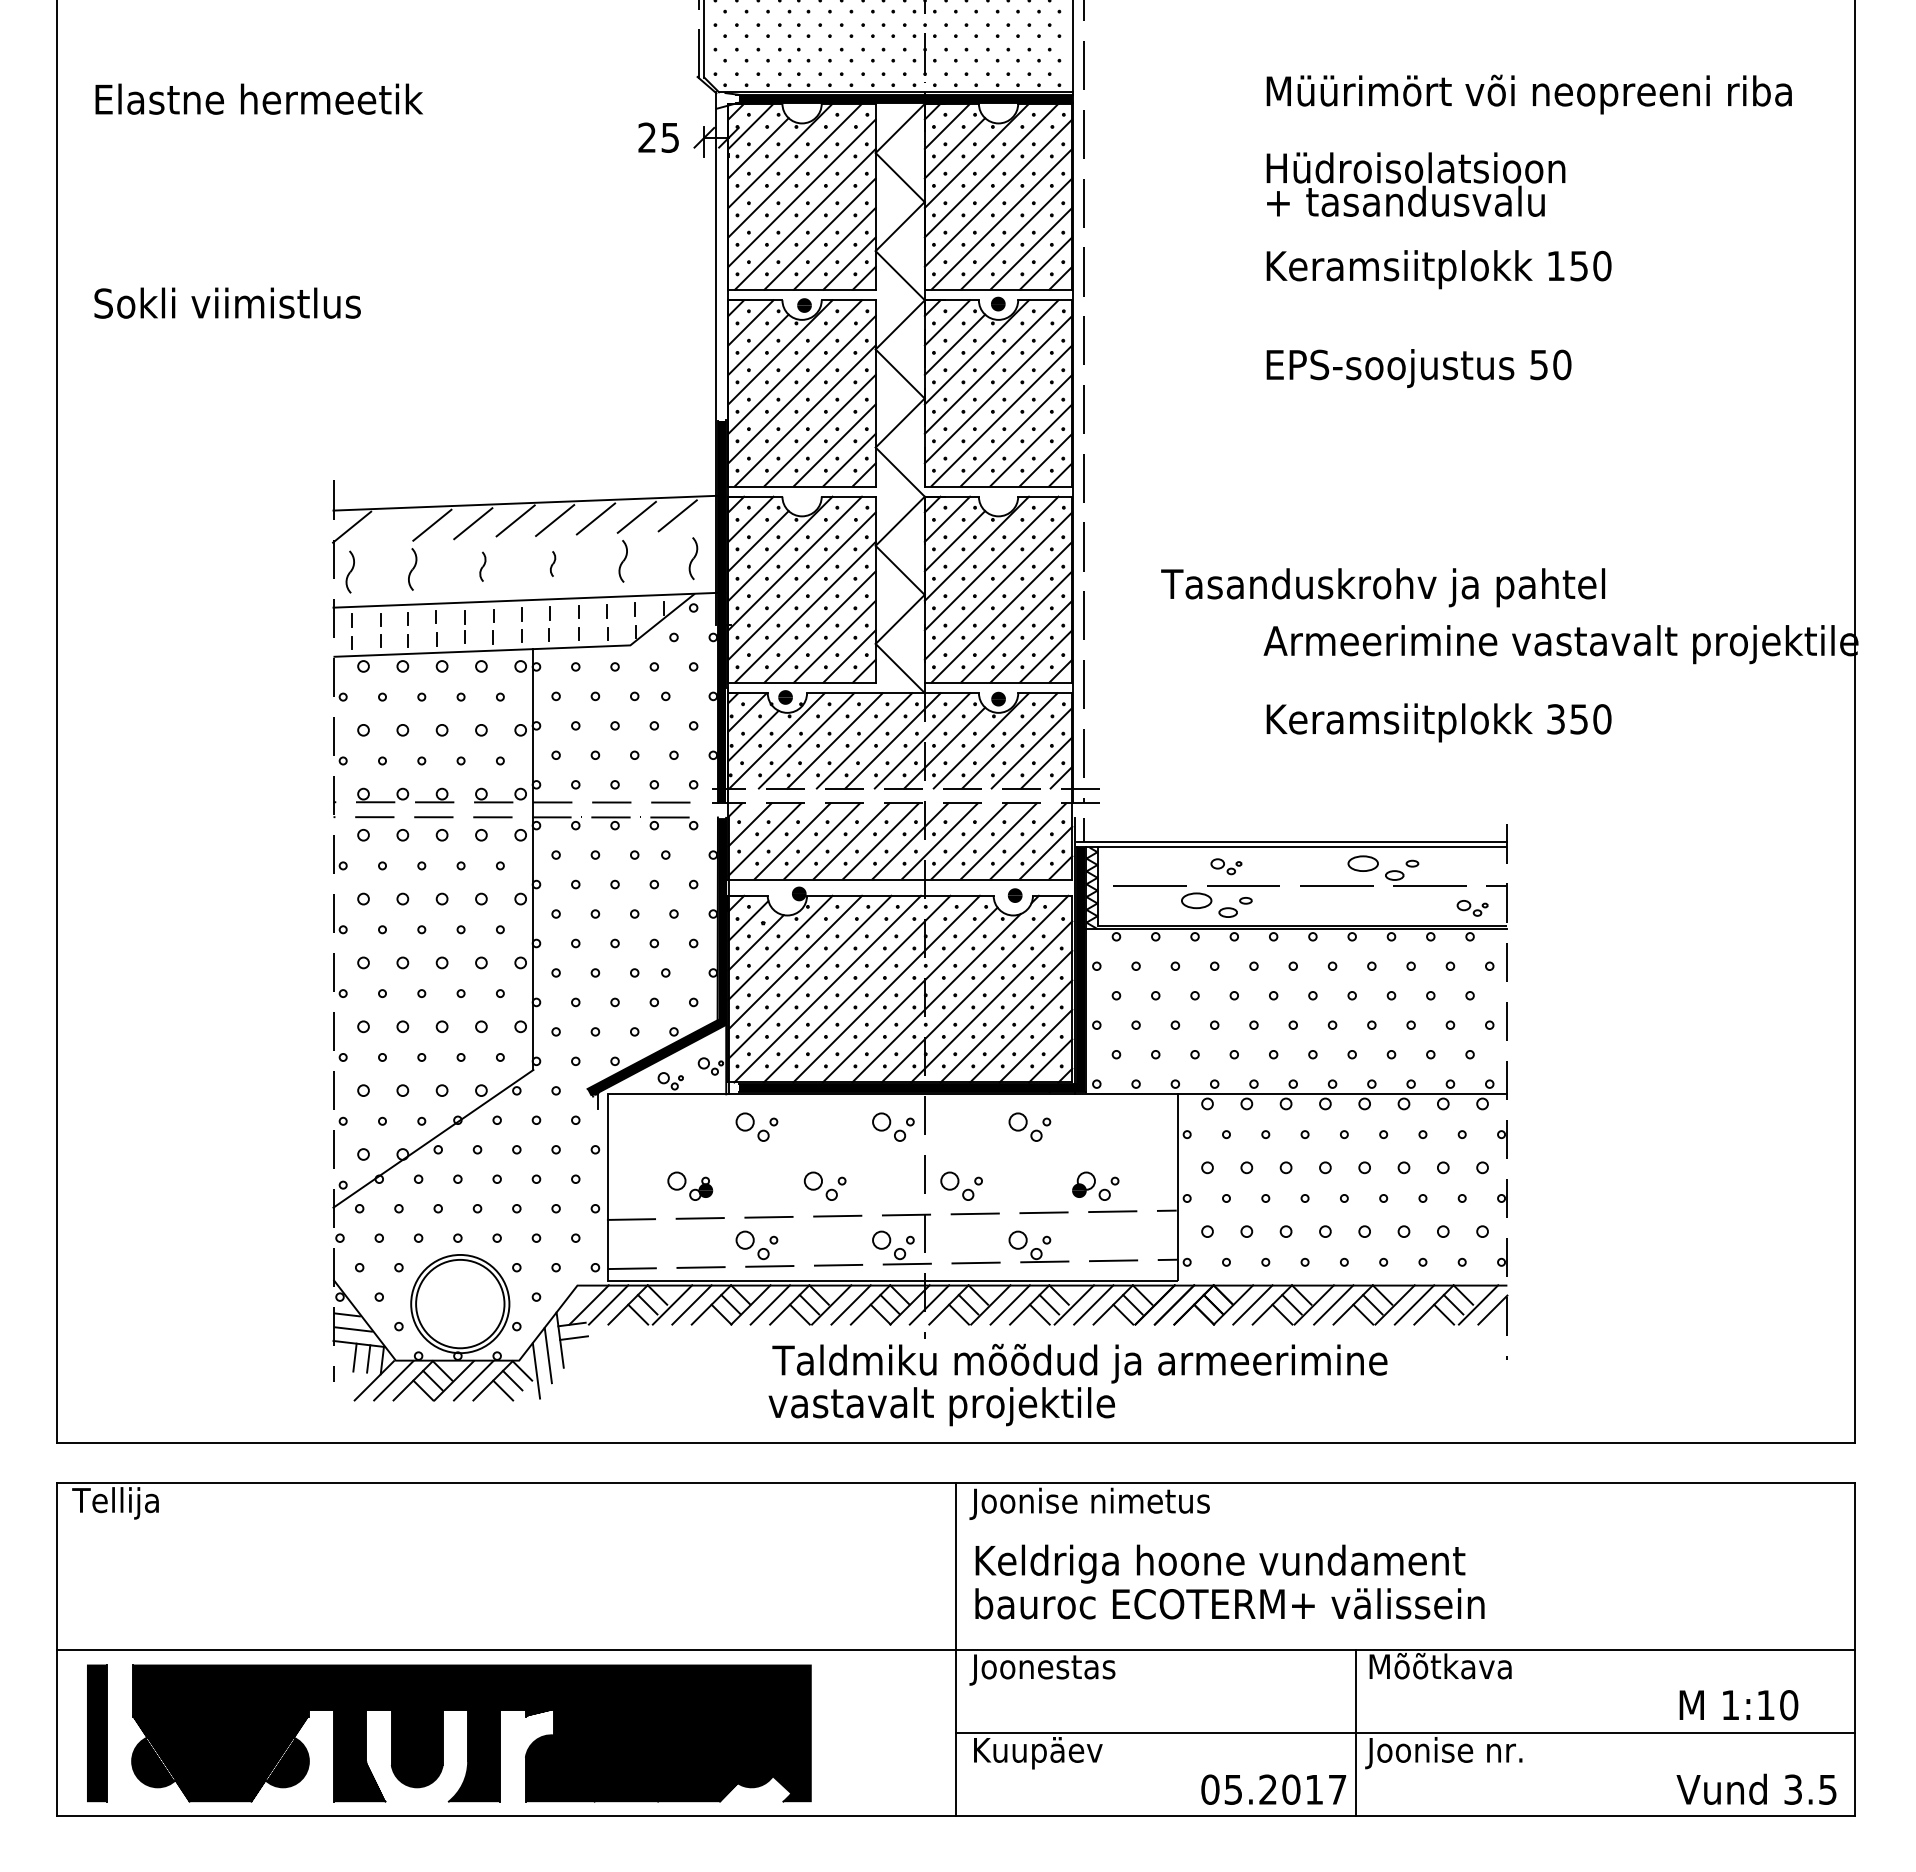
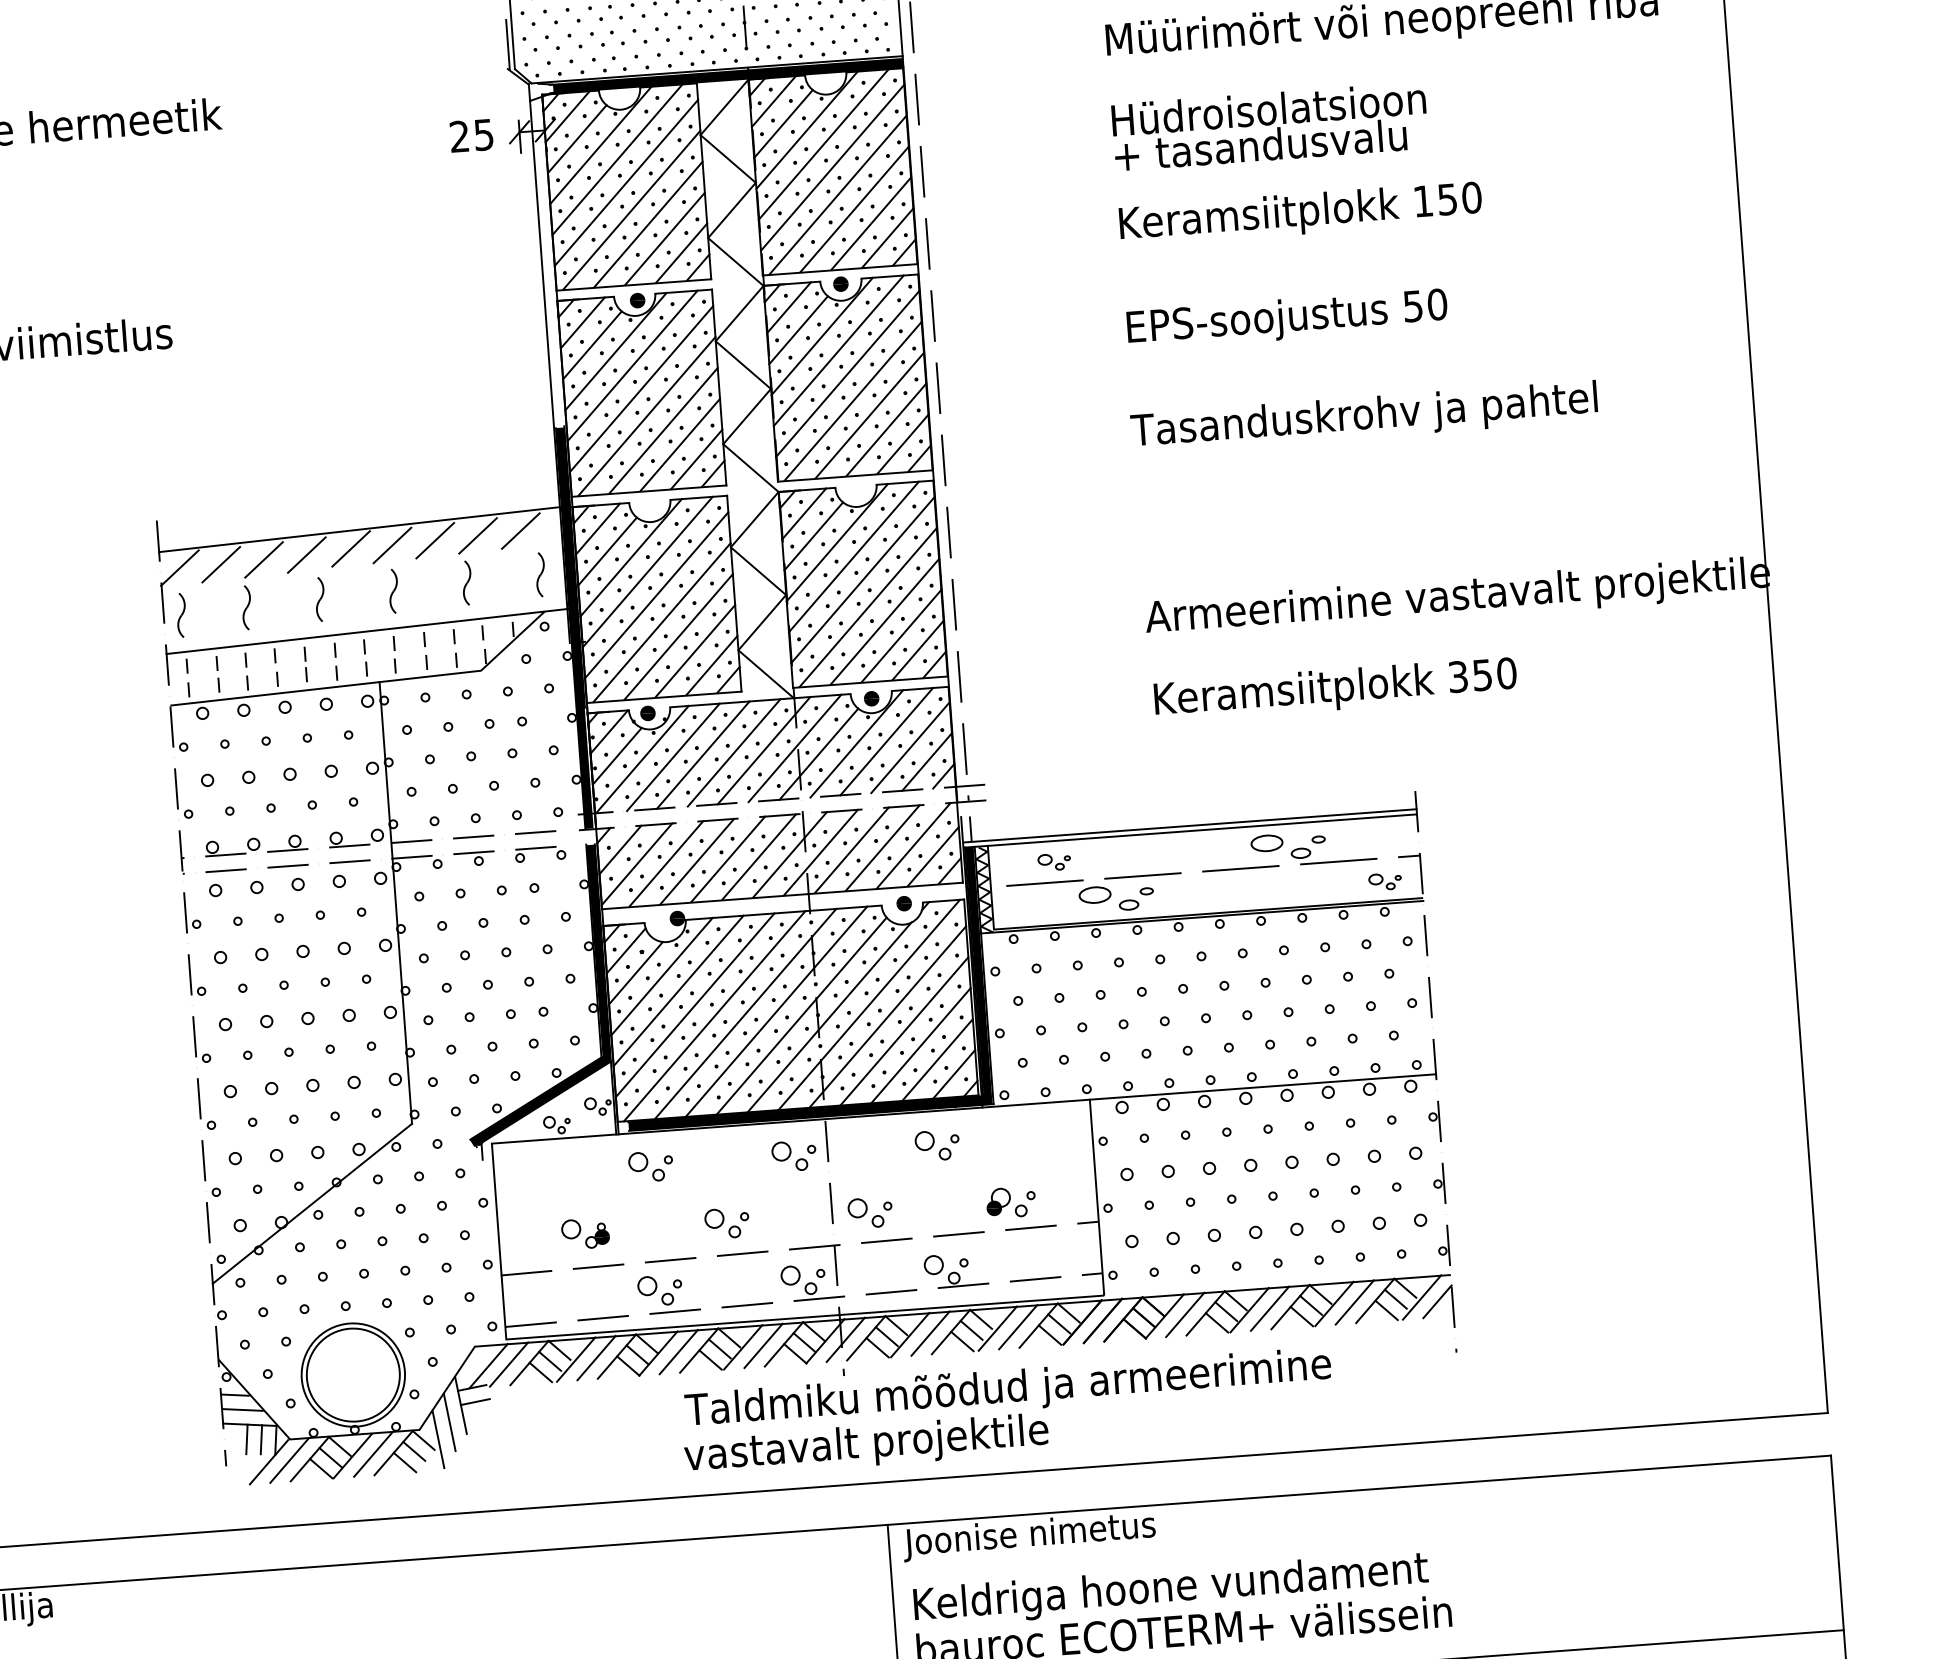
line: (391, 526) -> (221, 564), added
part: (552, 563) -> (393, 590), size x1.67
part: (482, 566) -> (319, 599), size x1.43
text: (1383, 587) -> (1364, 417), moved
part: (1226, 866) -> (1054, 861), moved

